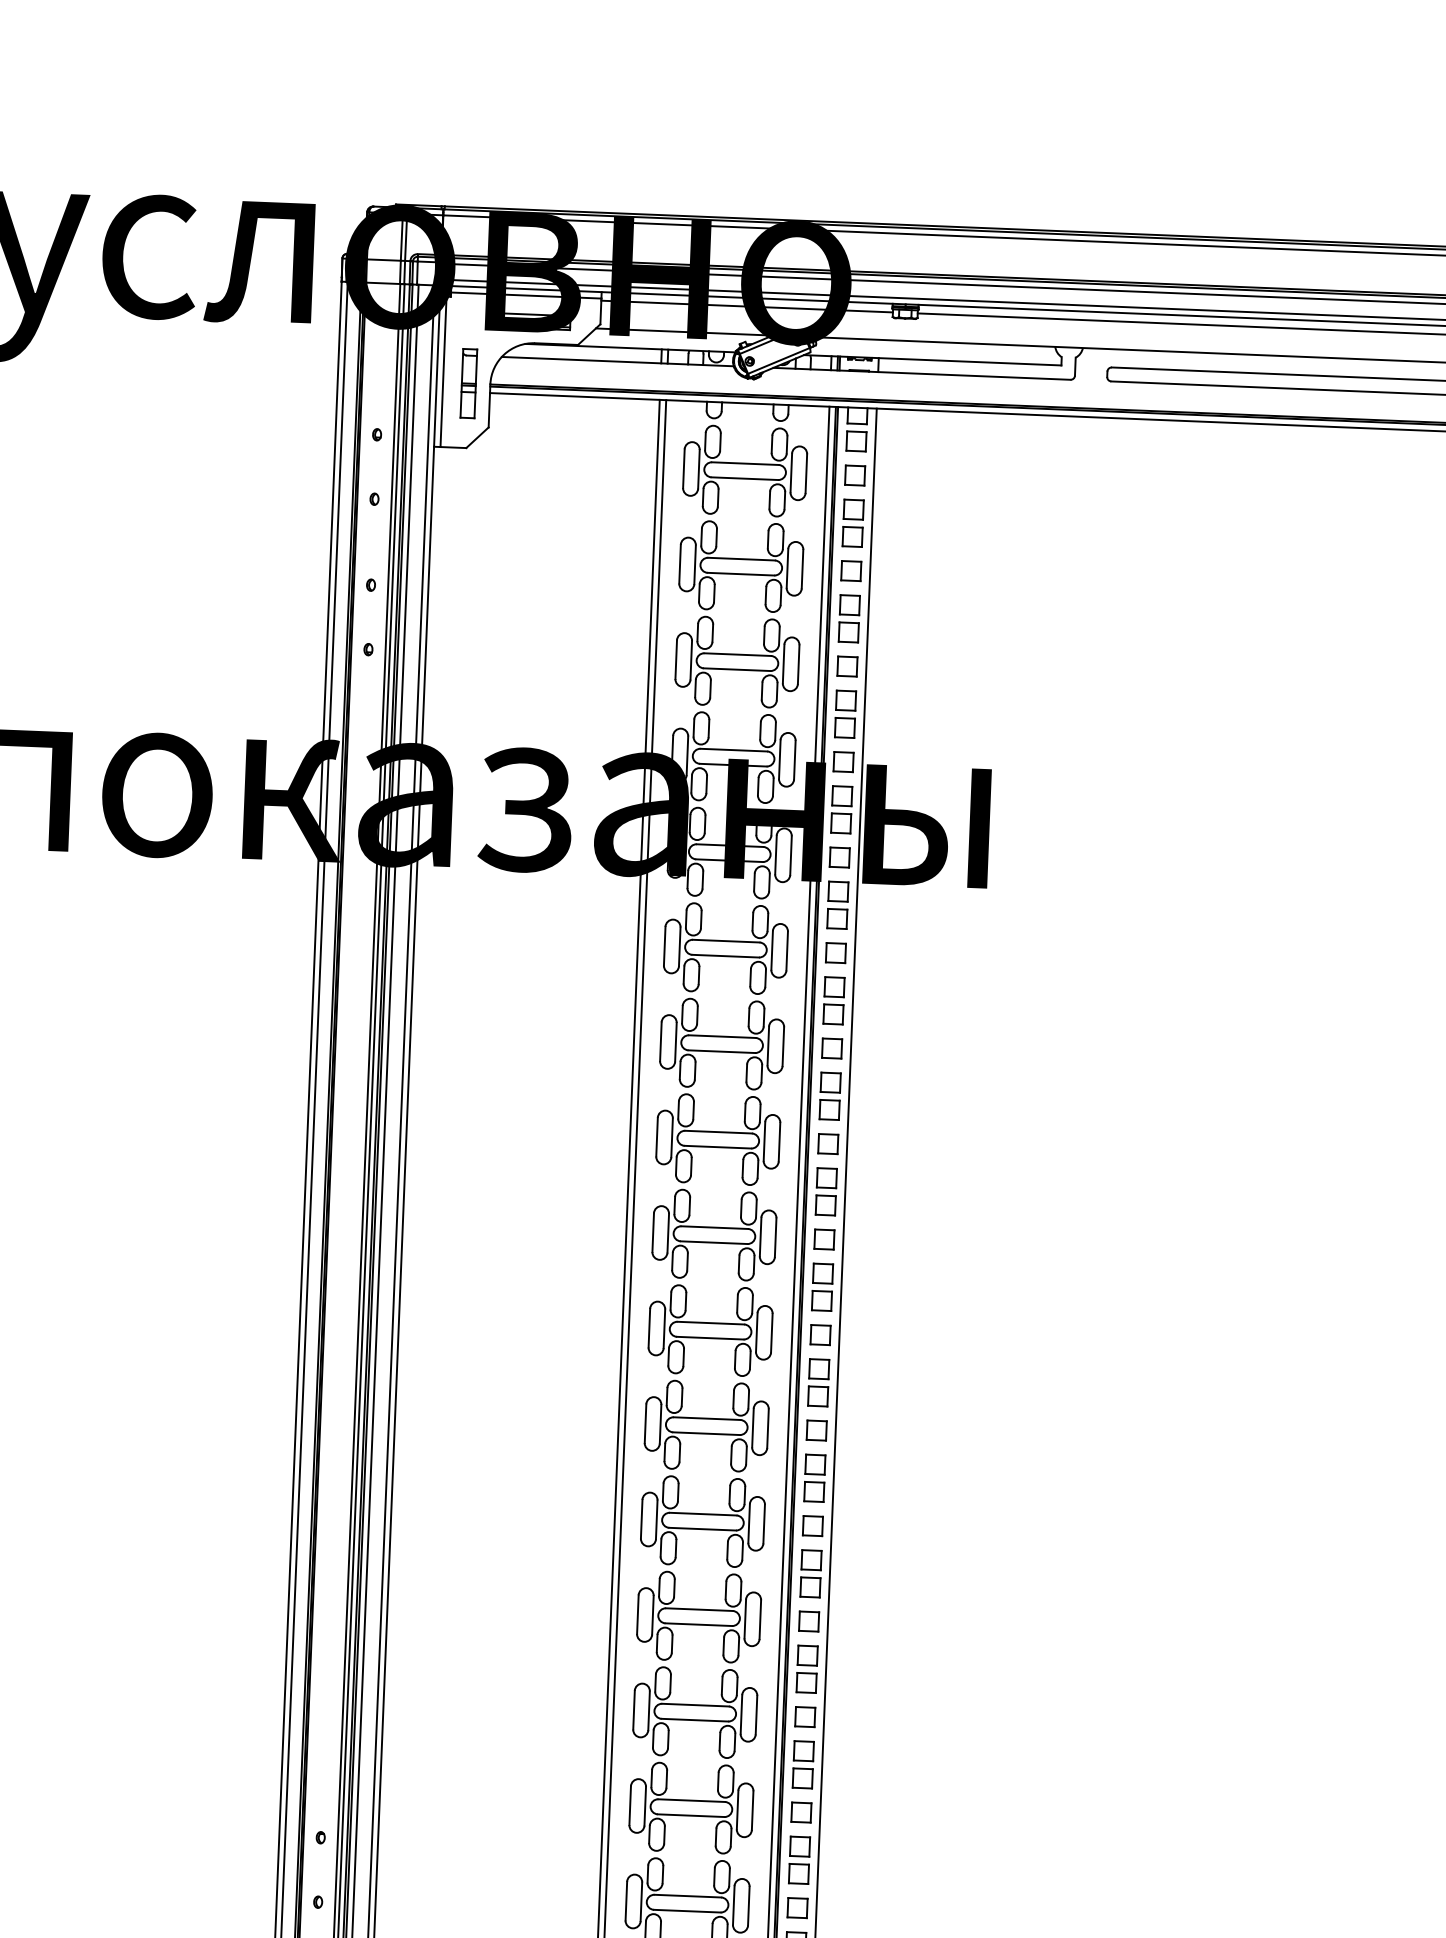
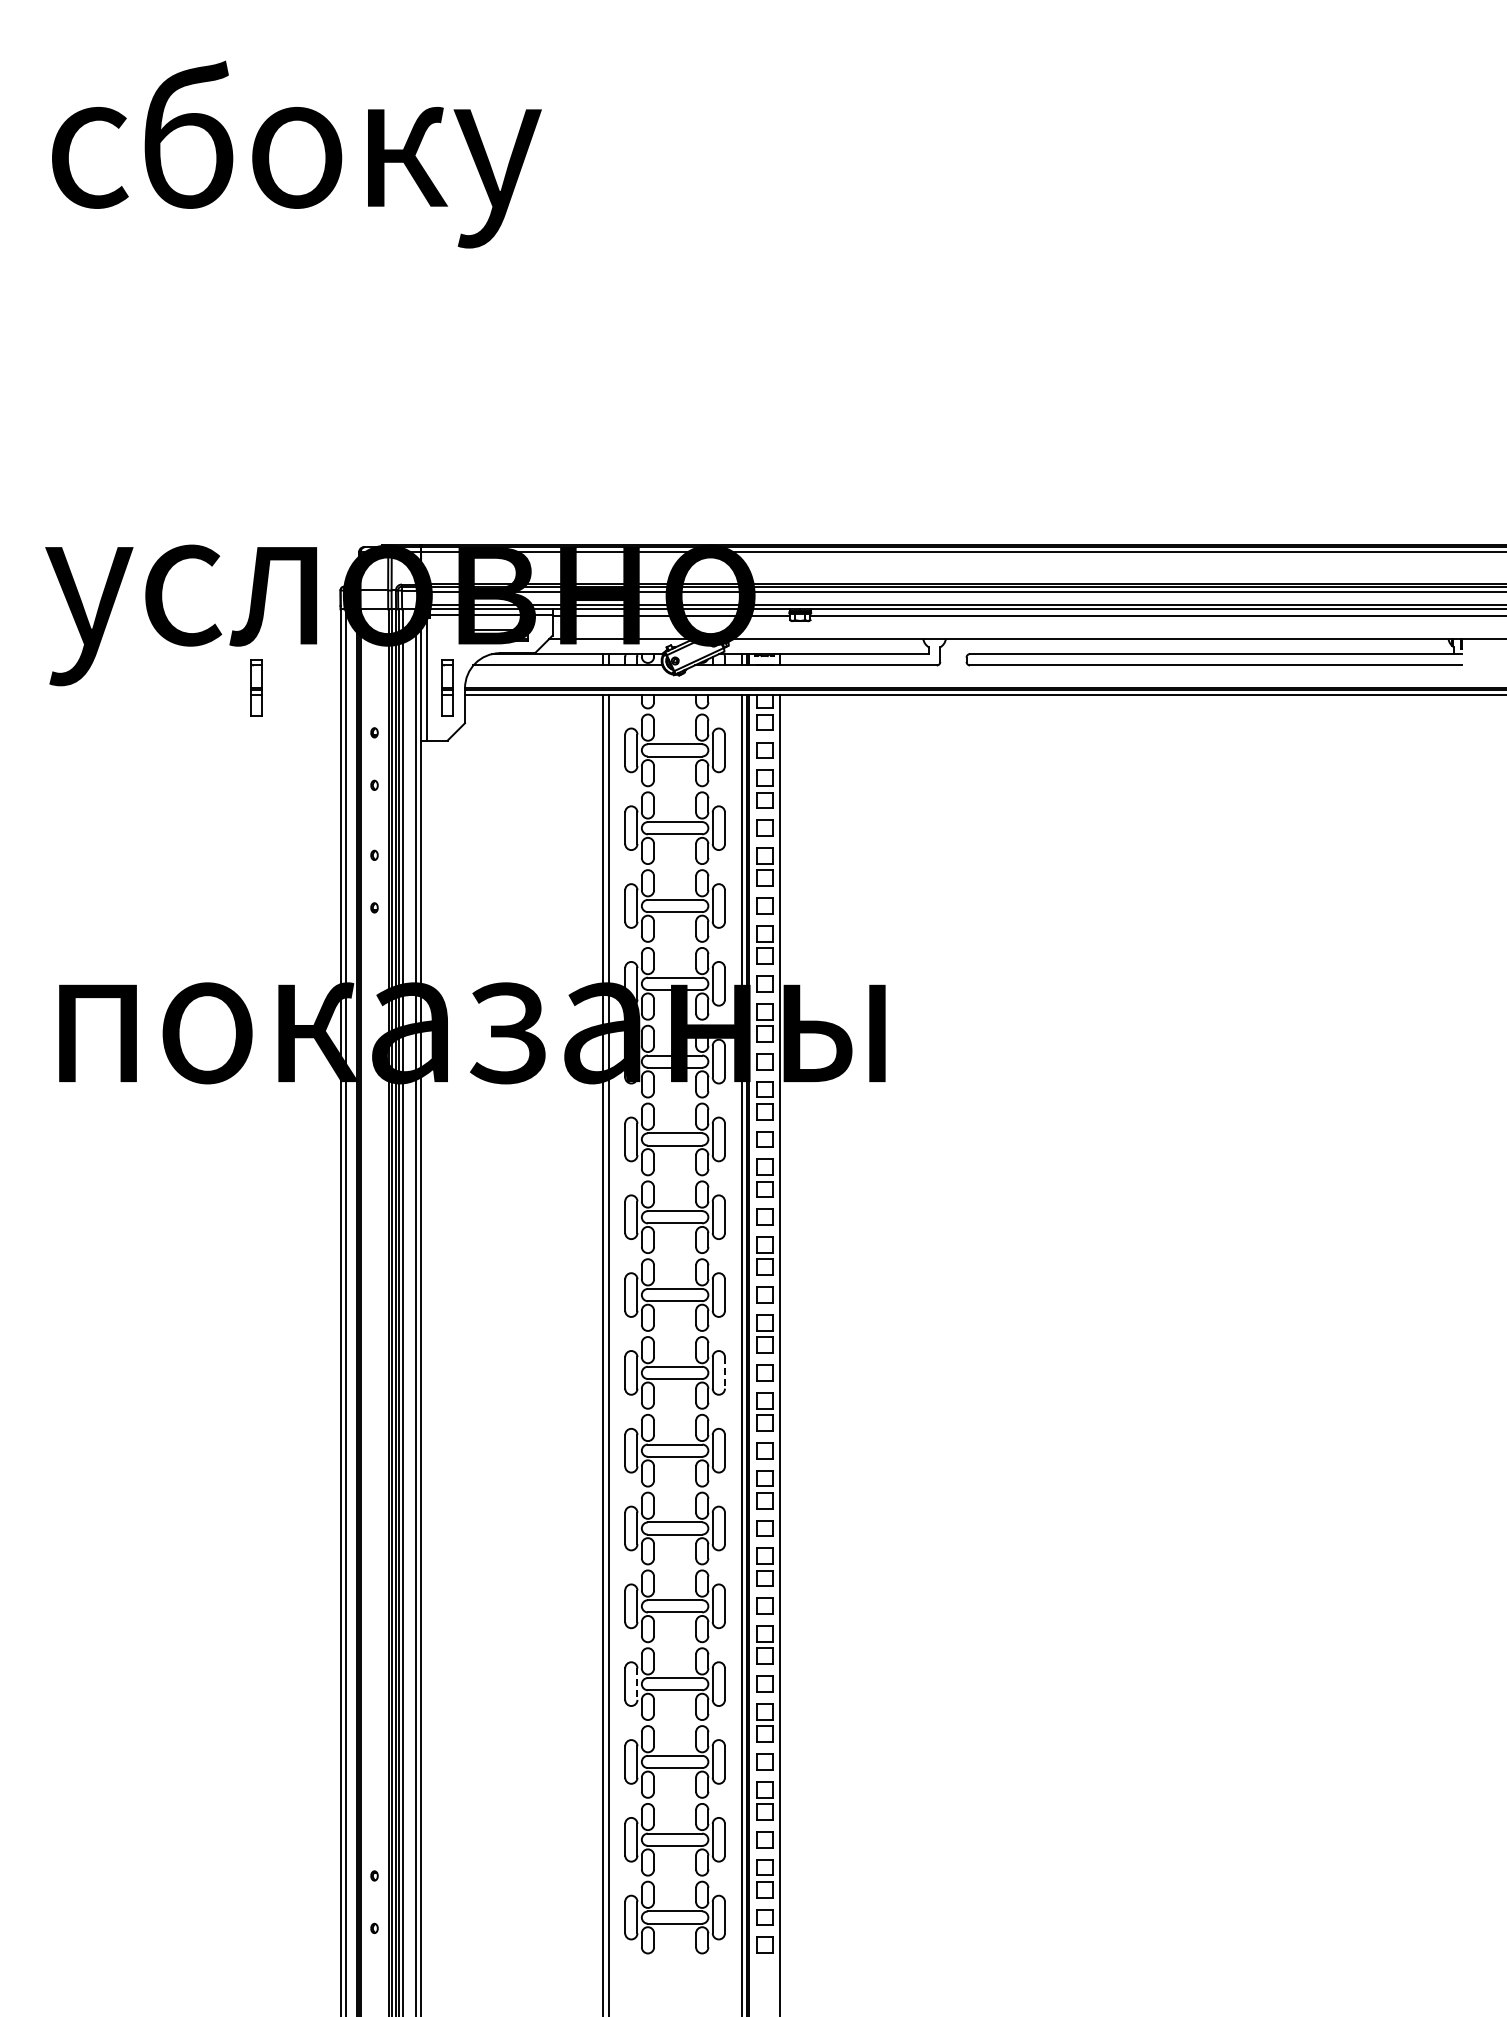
part: (234, 373) -> (256, 687), added
line: (775, 1237) -> (724, 1372), solid -> dashed
line: (652, 1615) -> (637, 1684), solid -> dashed

